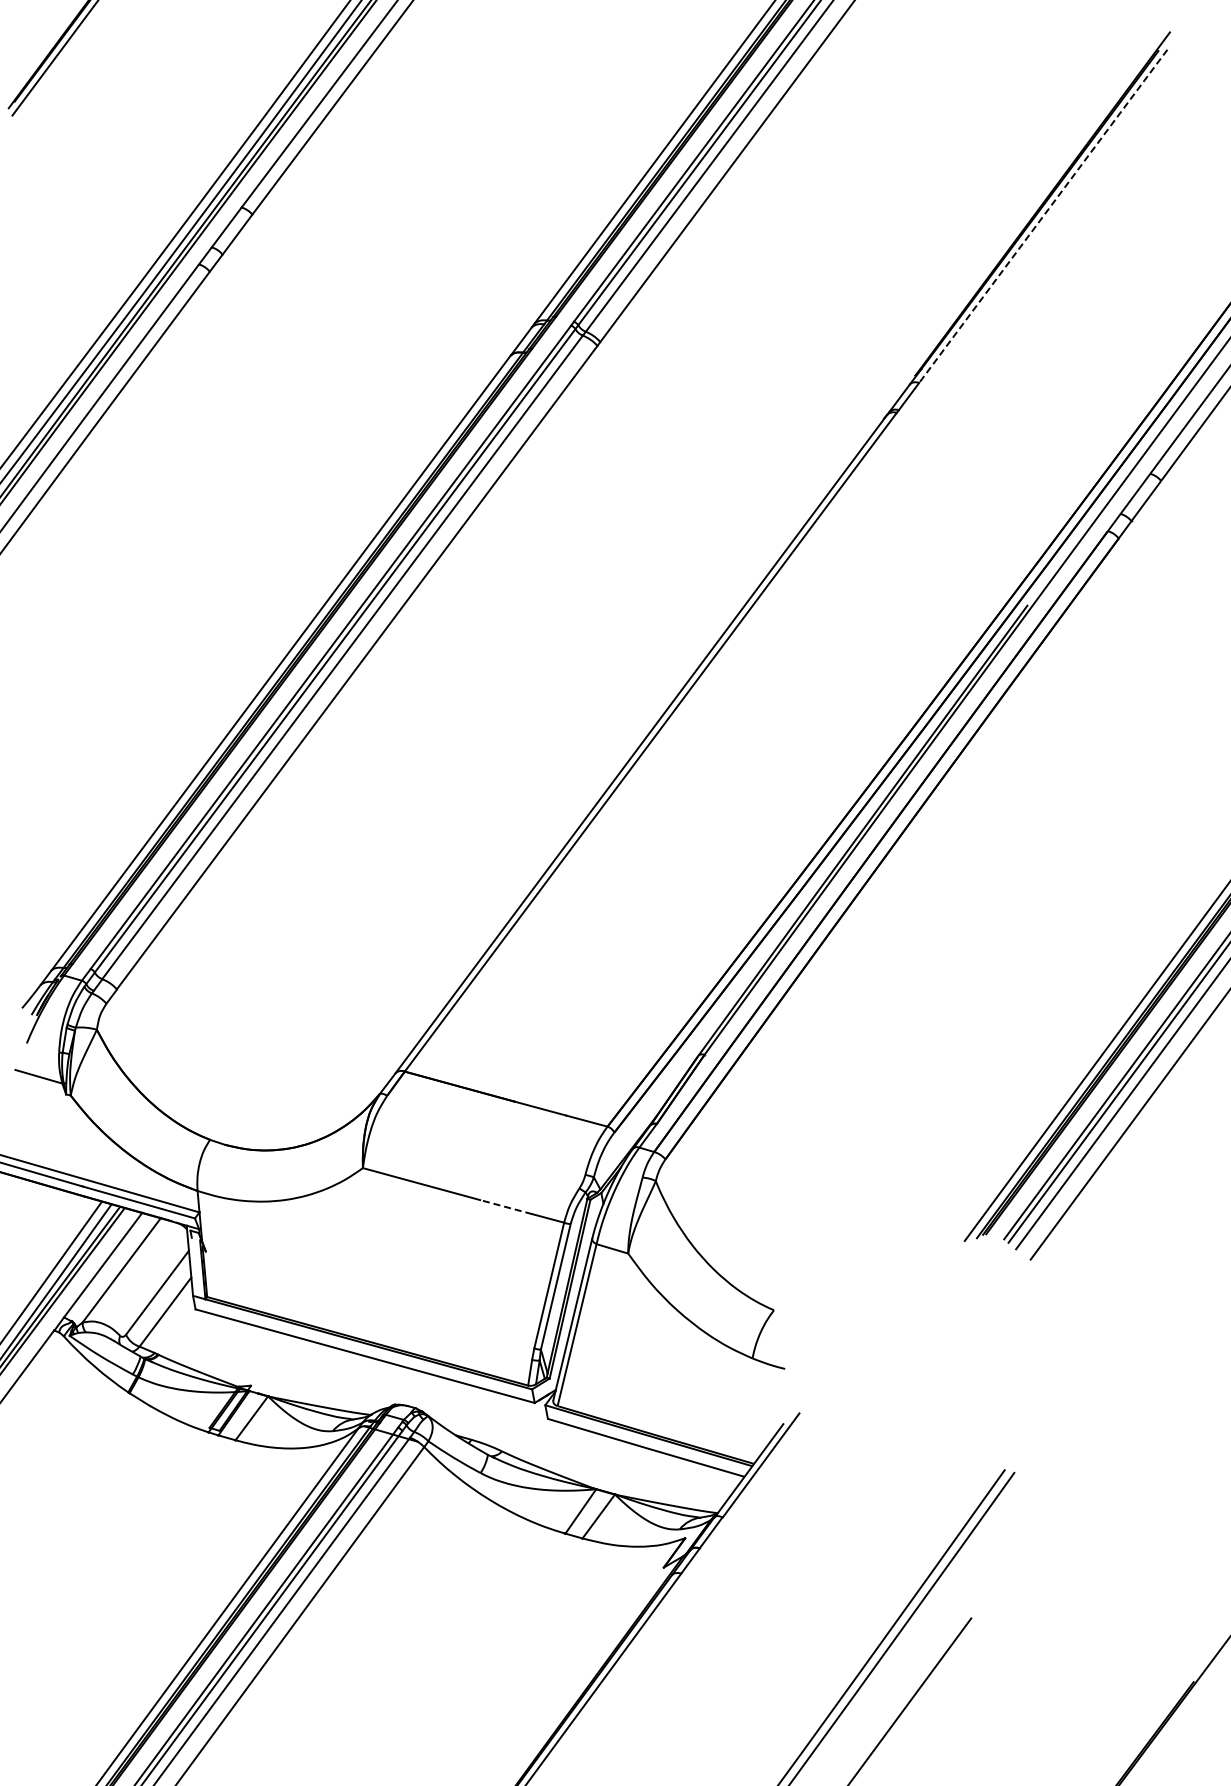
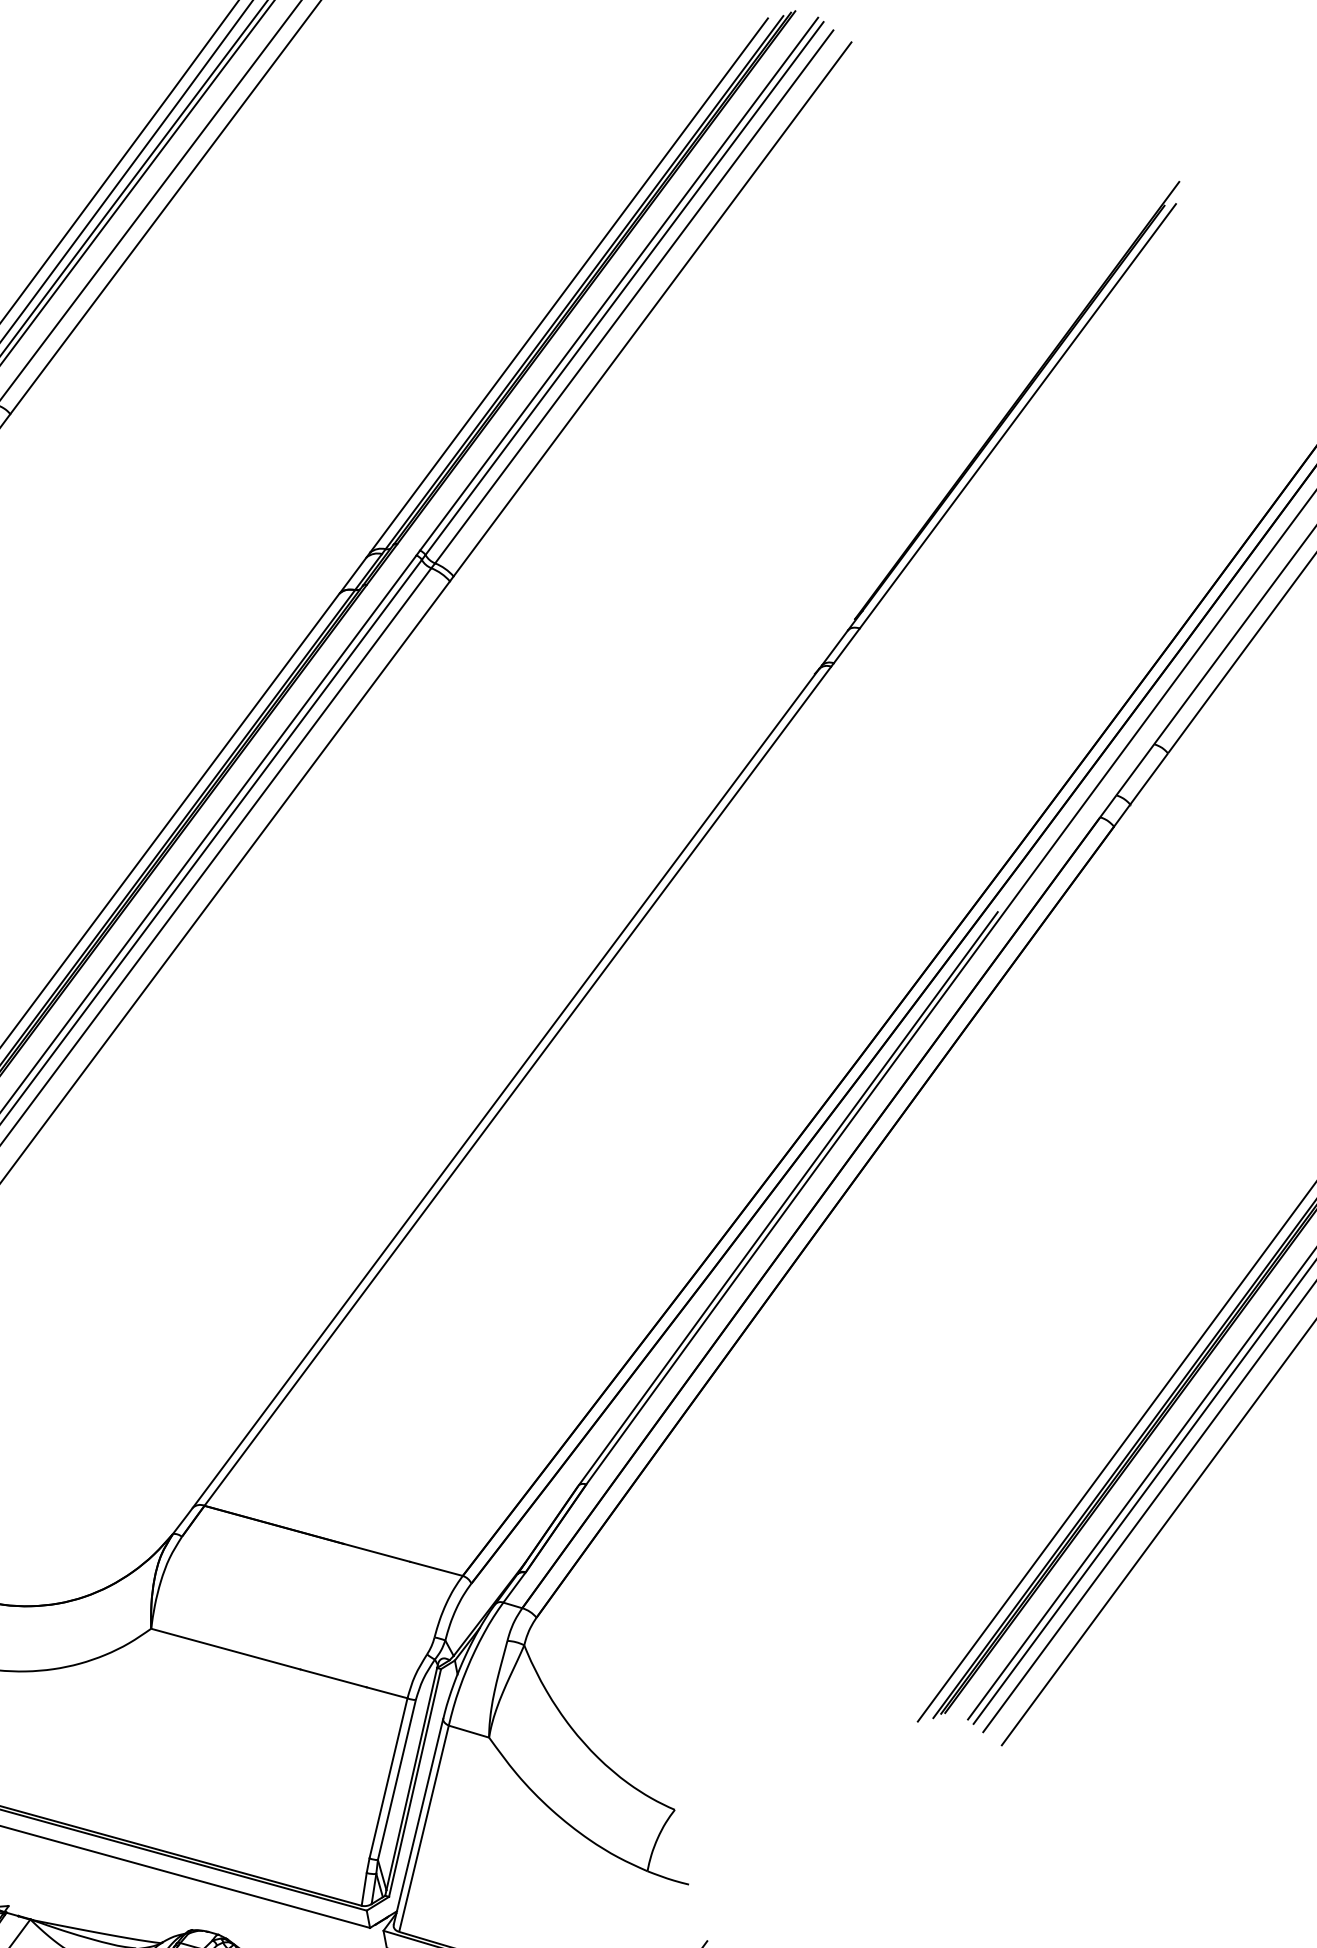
line: (1043, 216) -> (1018, 416), dashed -> solid
line: (506, 1207) -> (334, 1678), dashed -> solid

